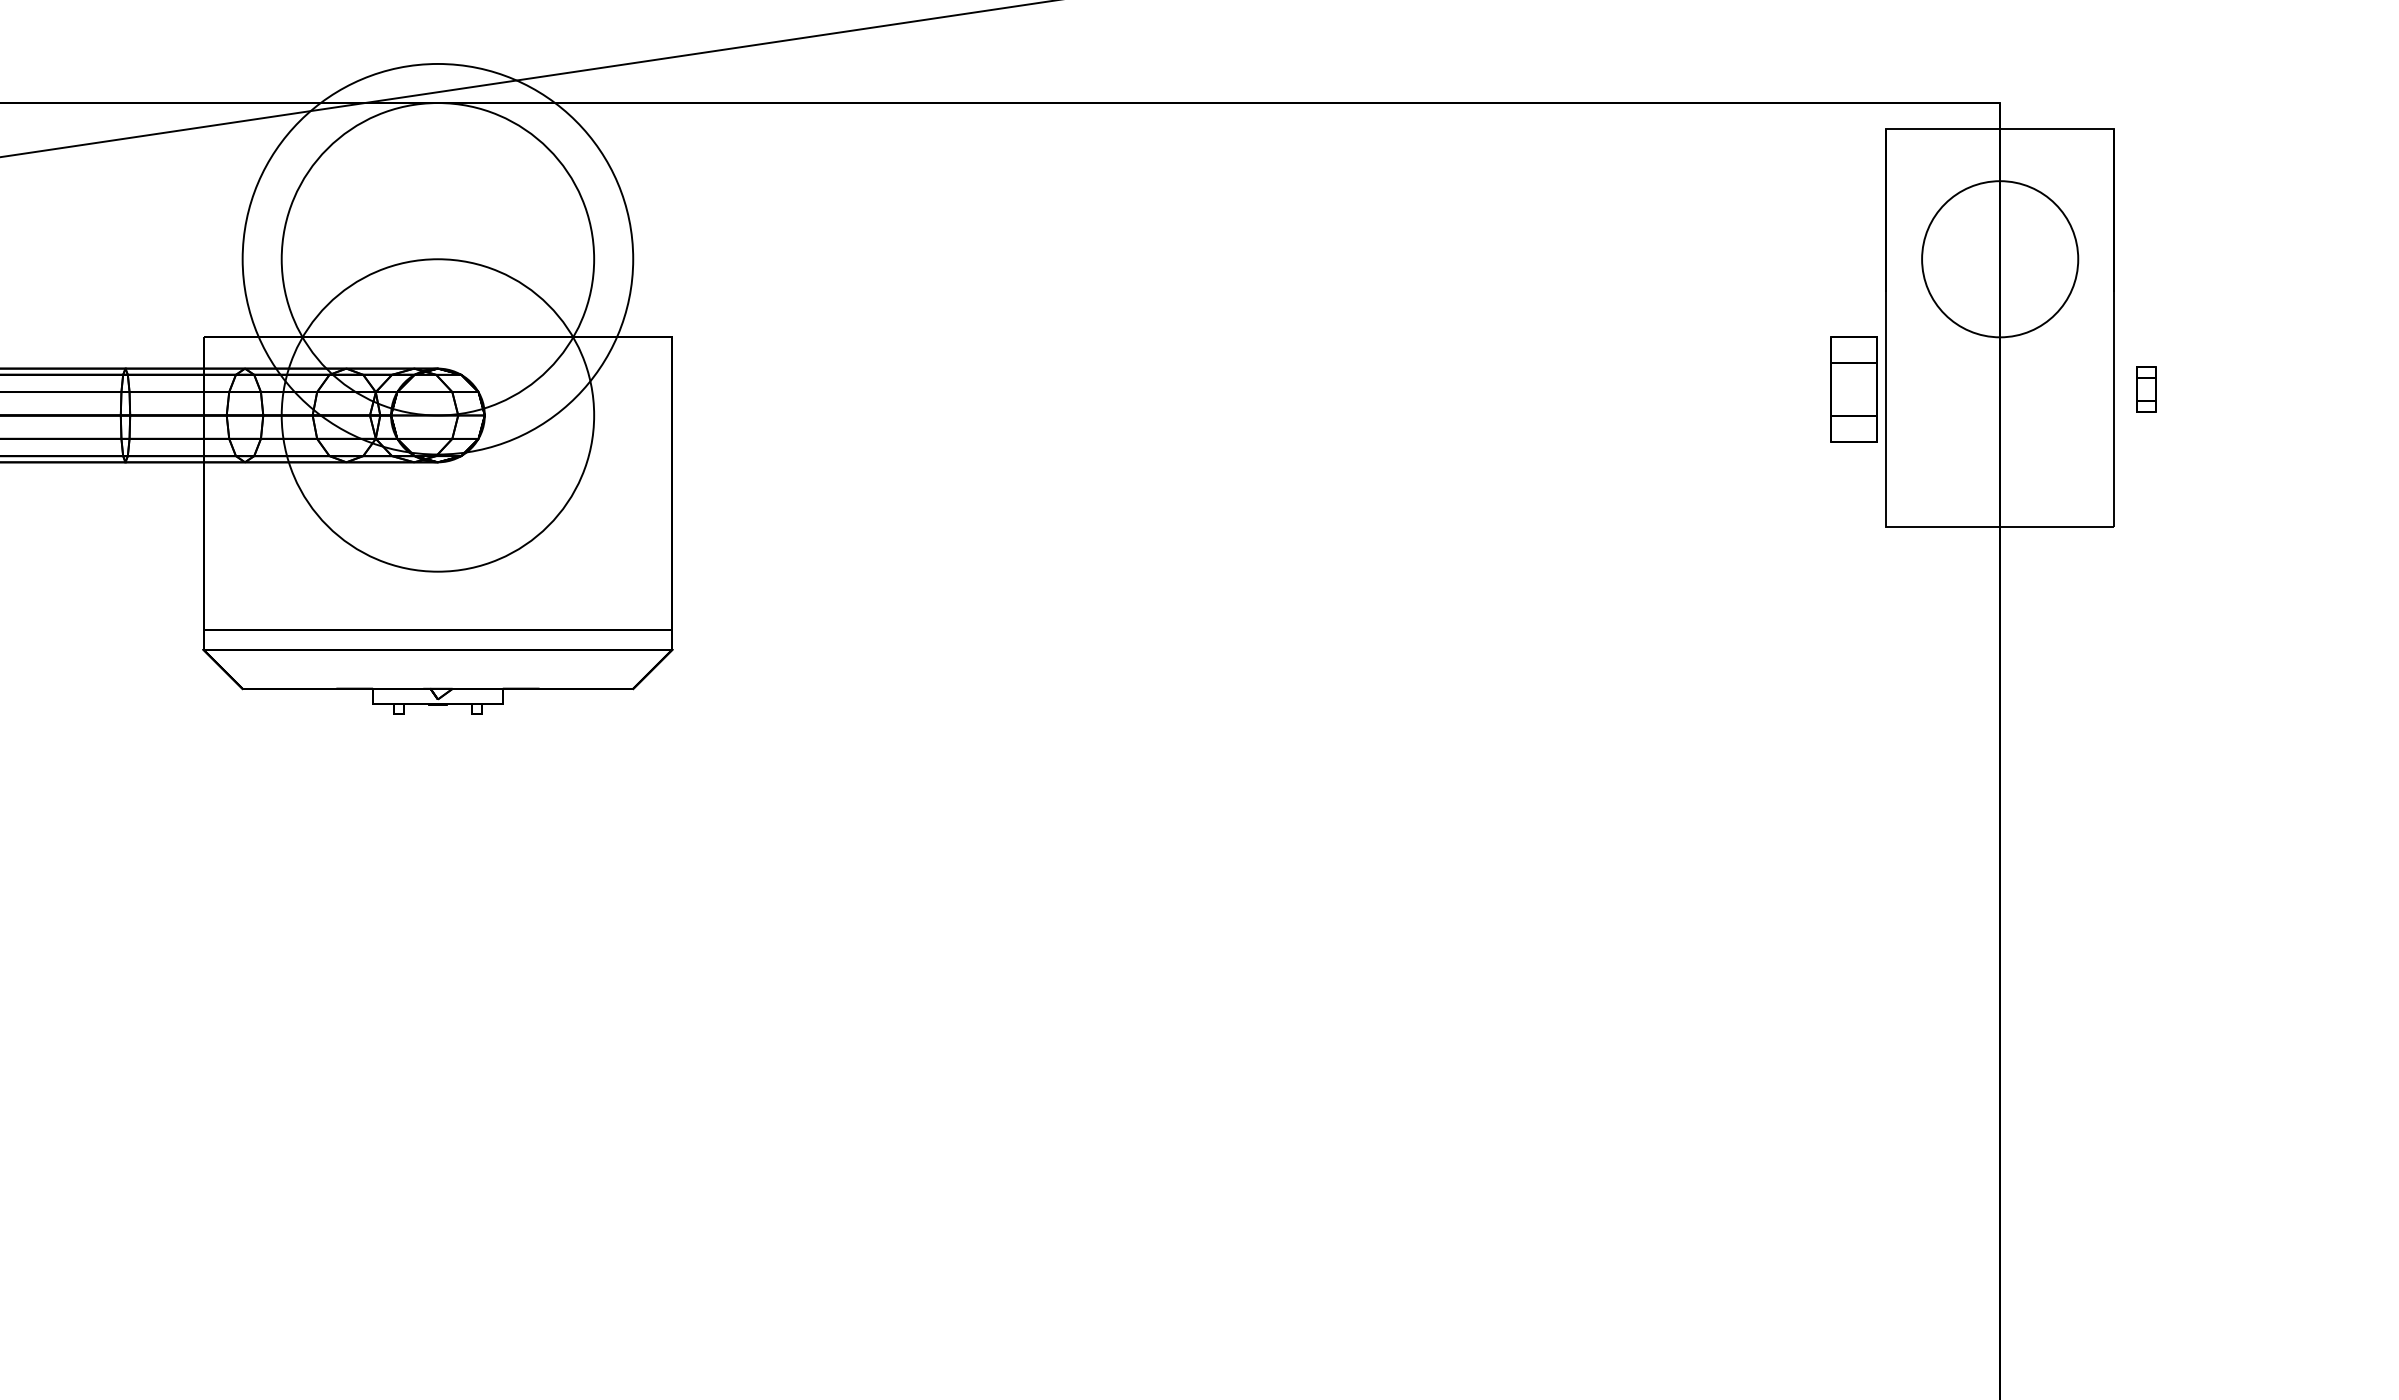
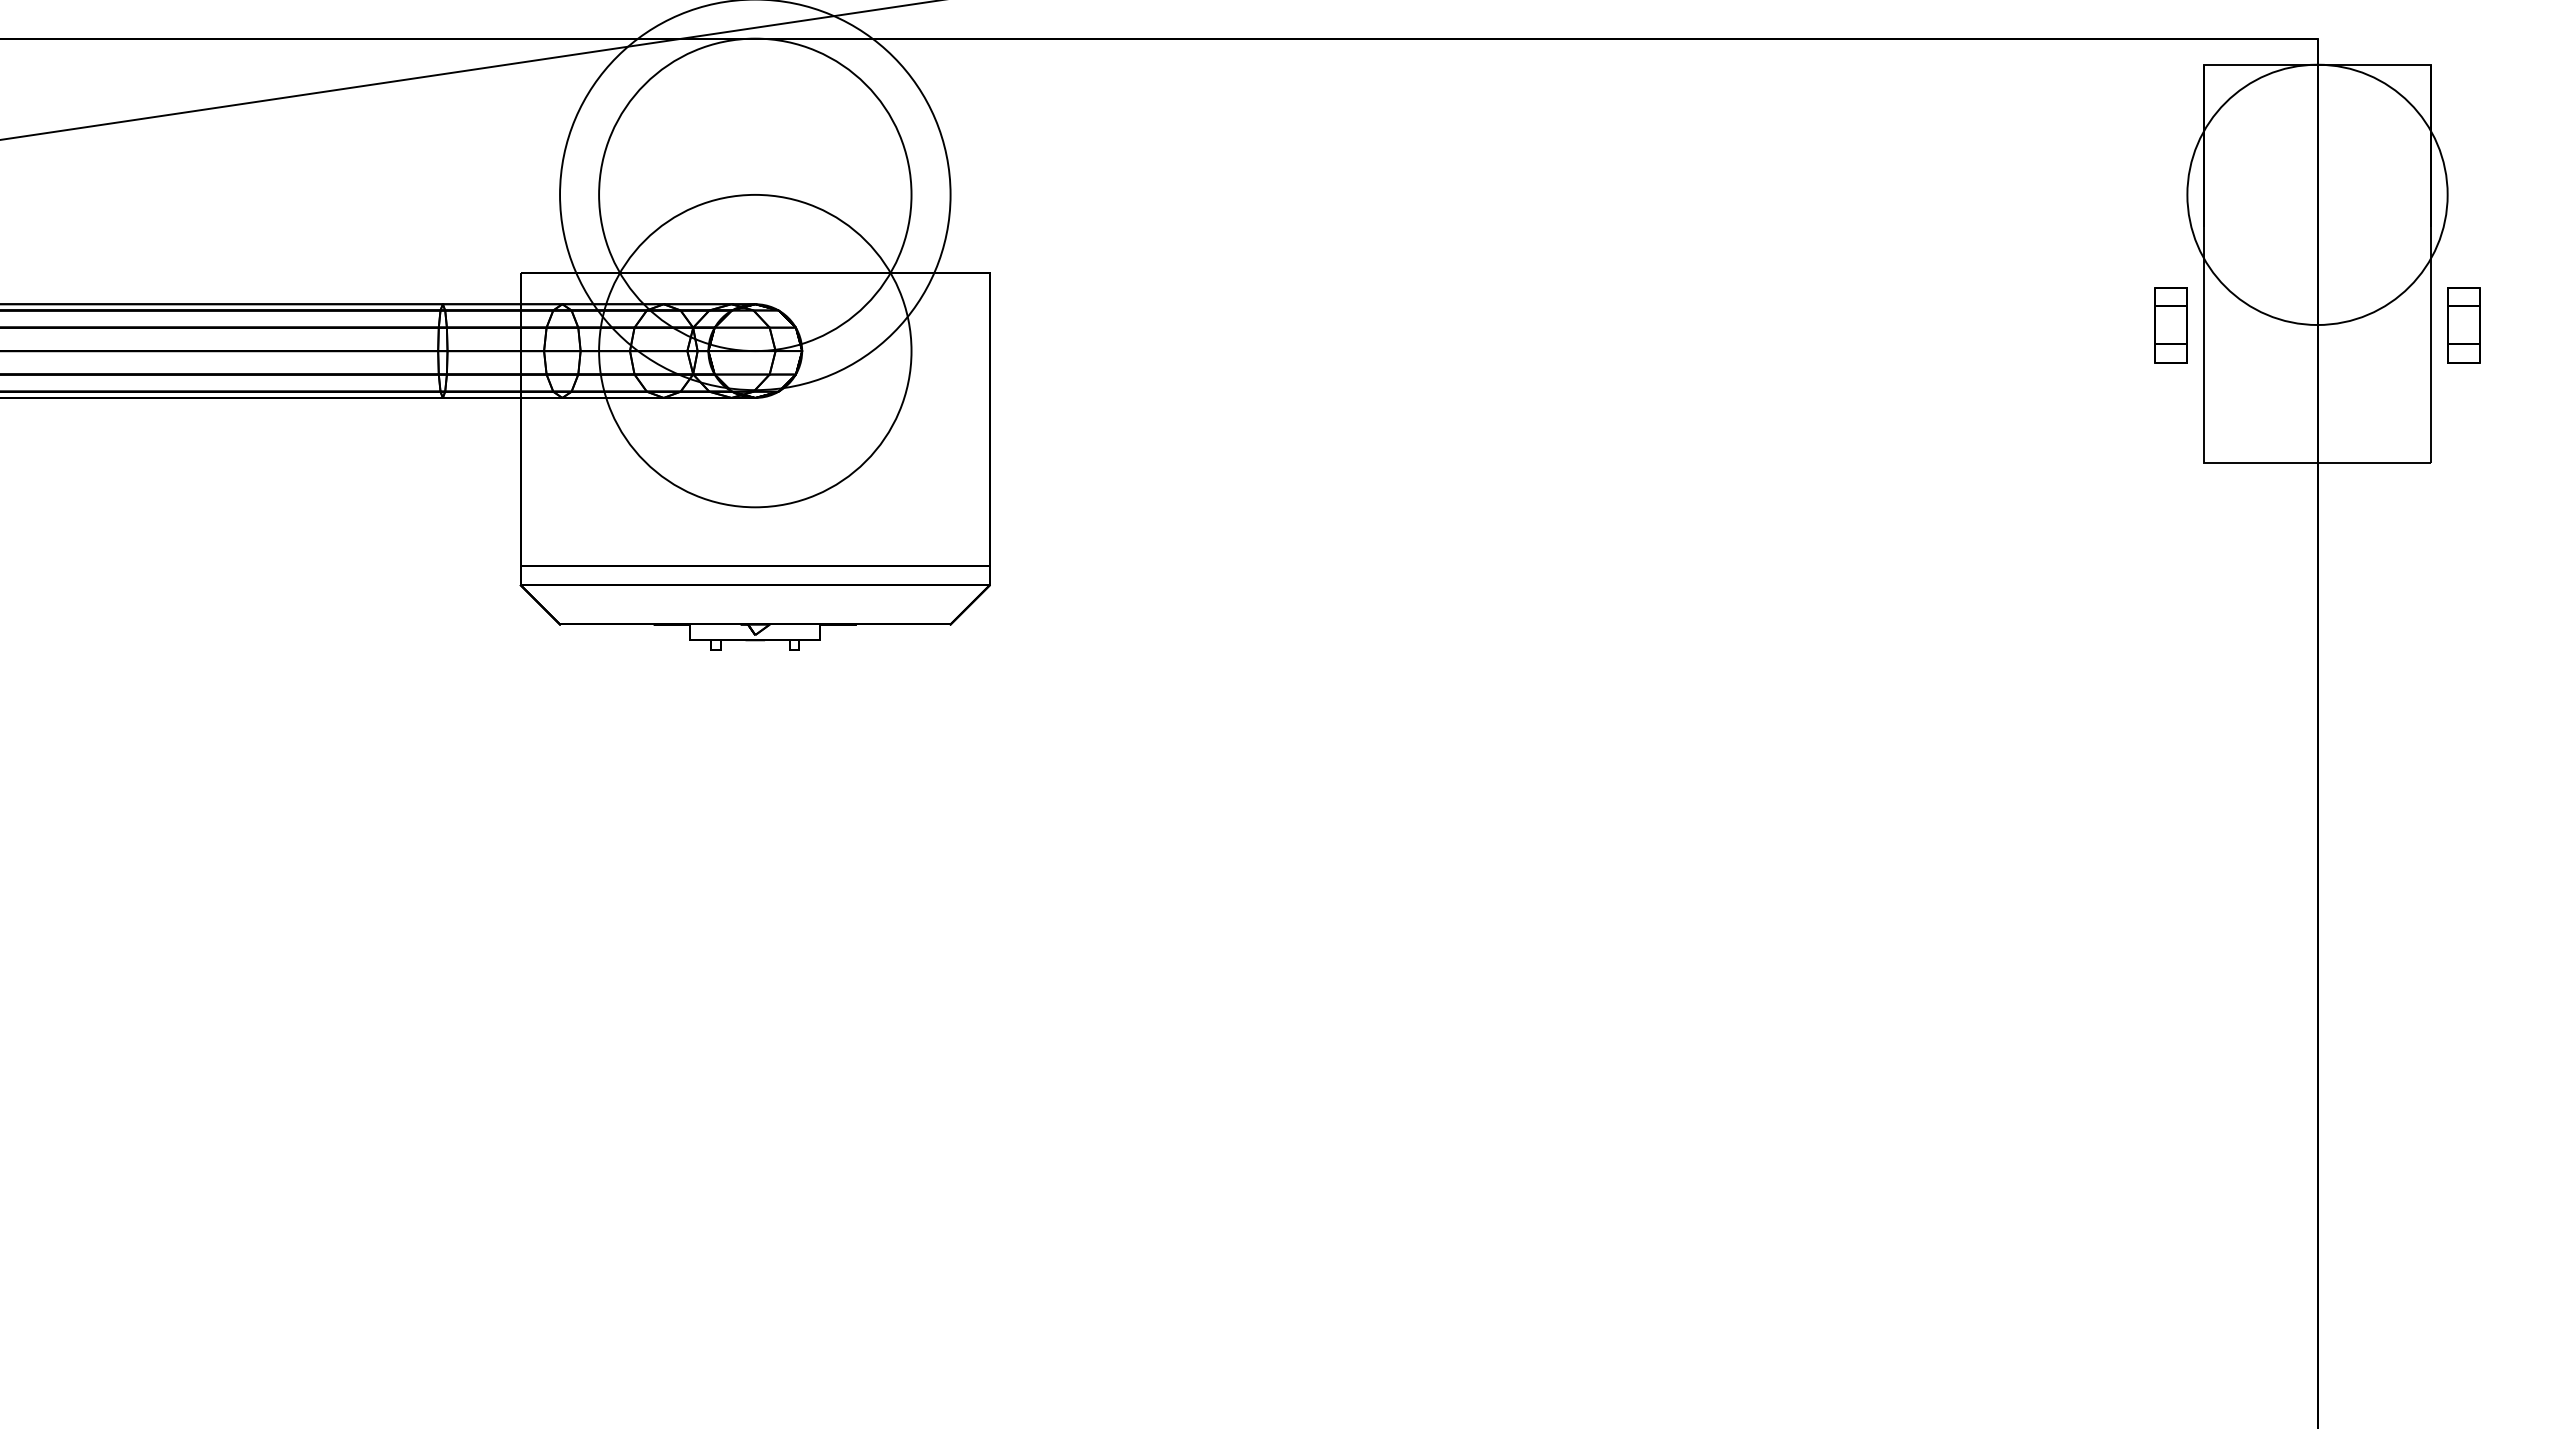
circle: (2000, 258) -> (2317, 194), size x1.67
part: (1853, 389) -> (2170, 325), size x0.71
part: (2146, 389) -> (2463, 325), size x1.67

